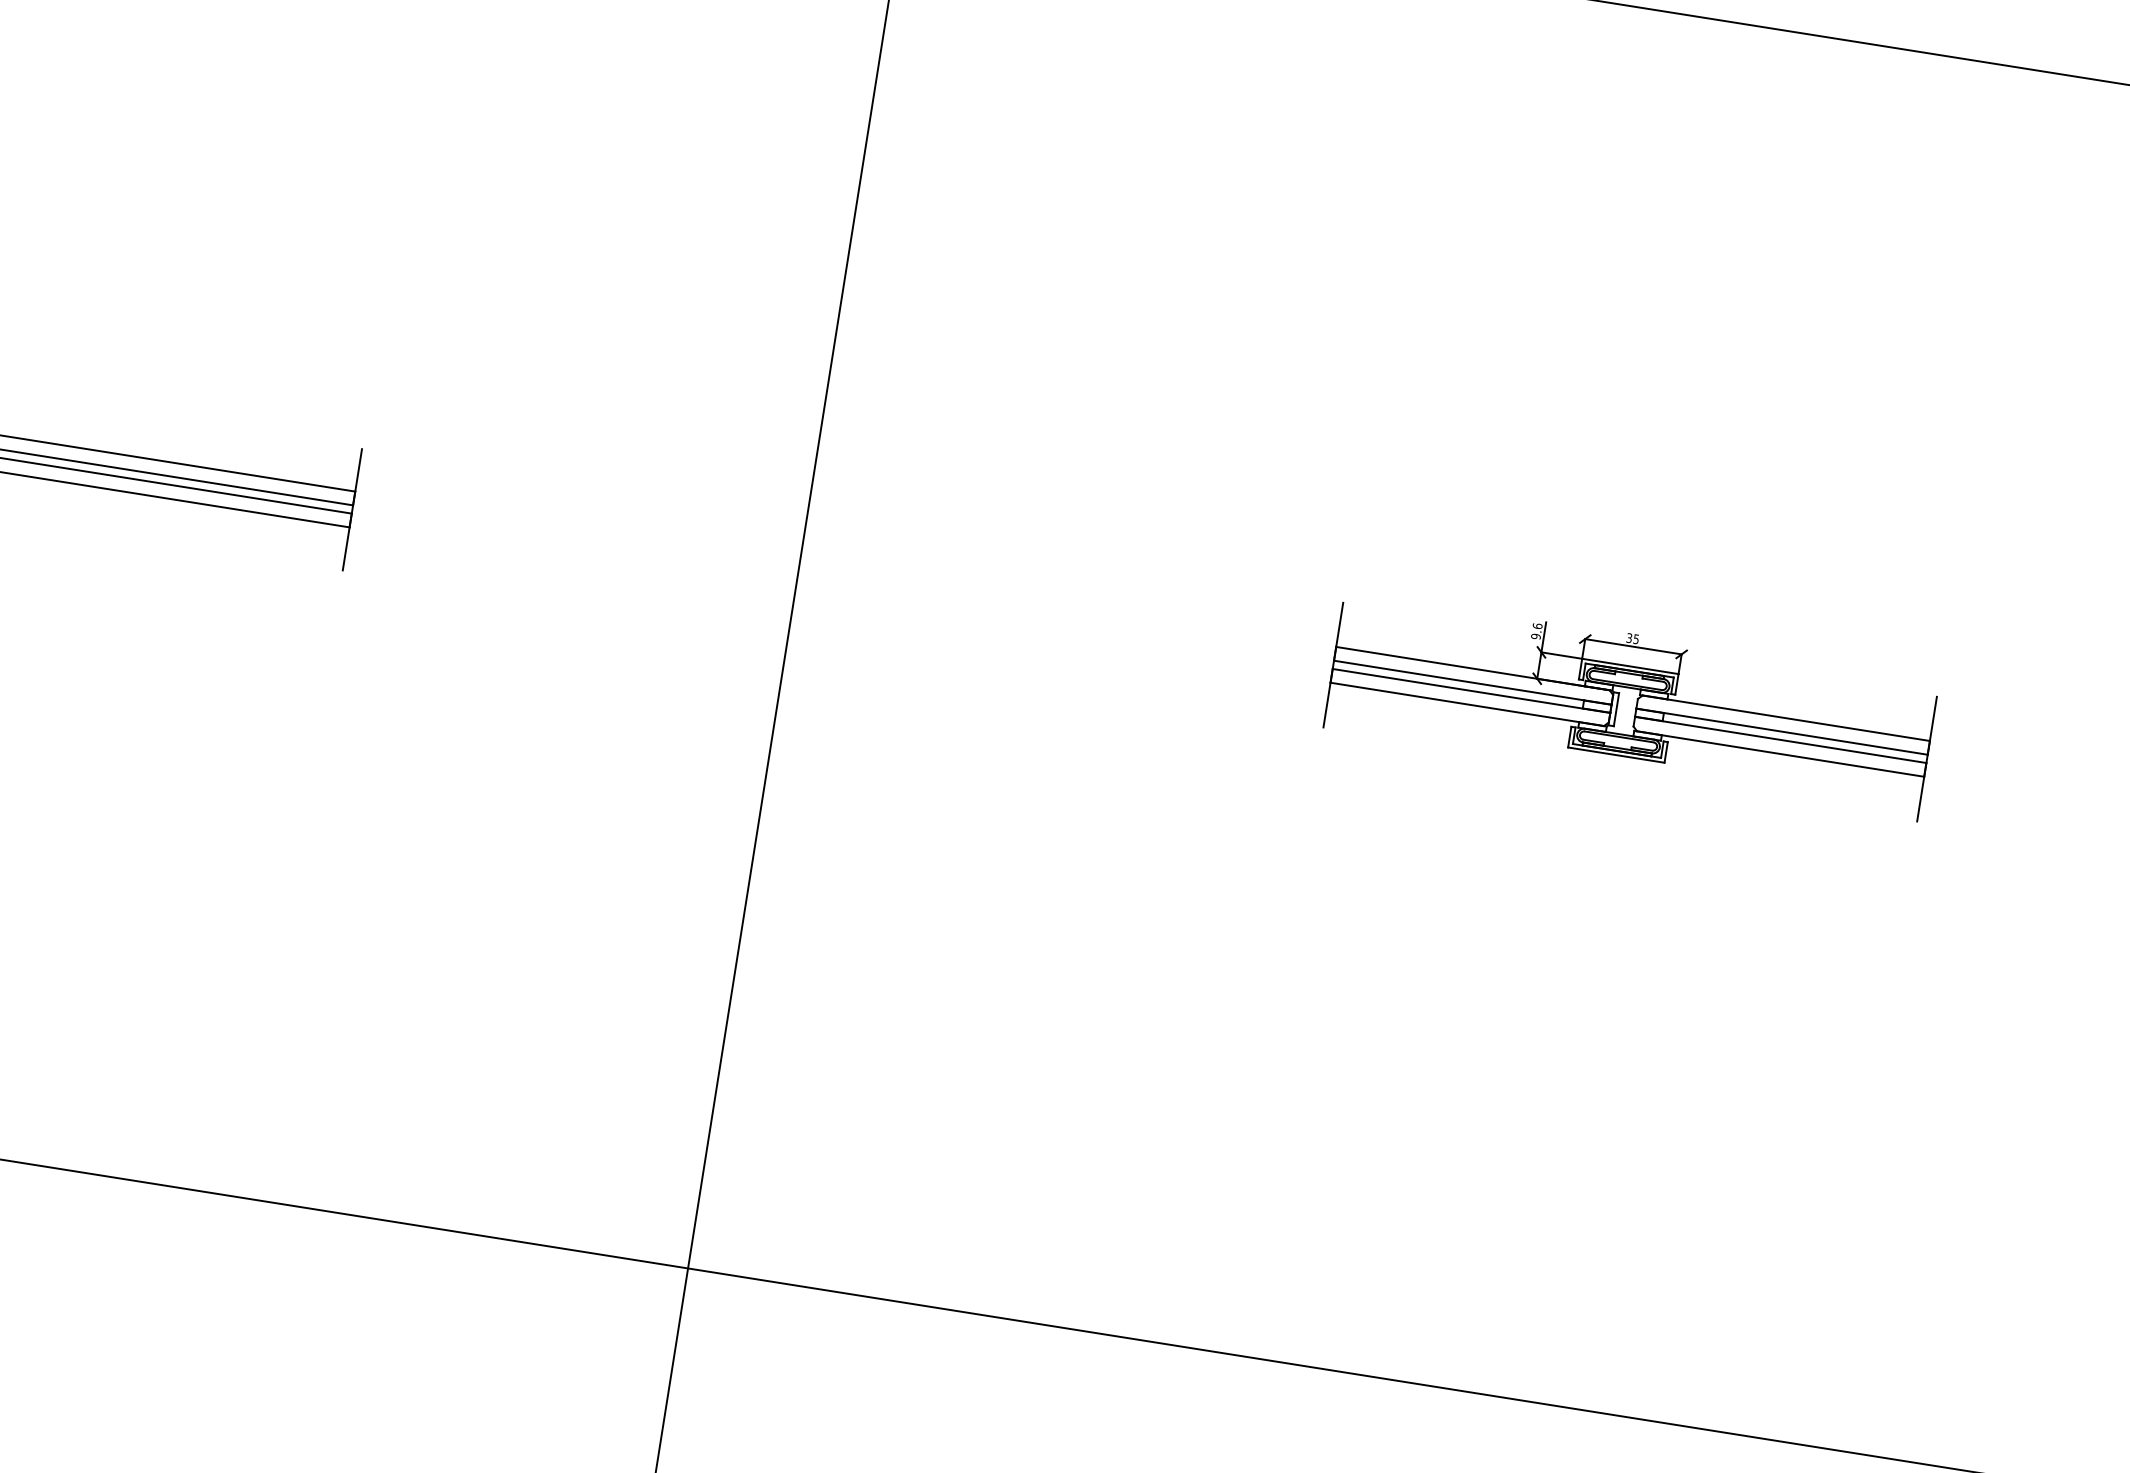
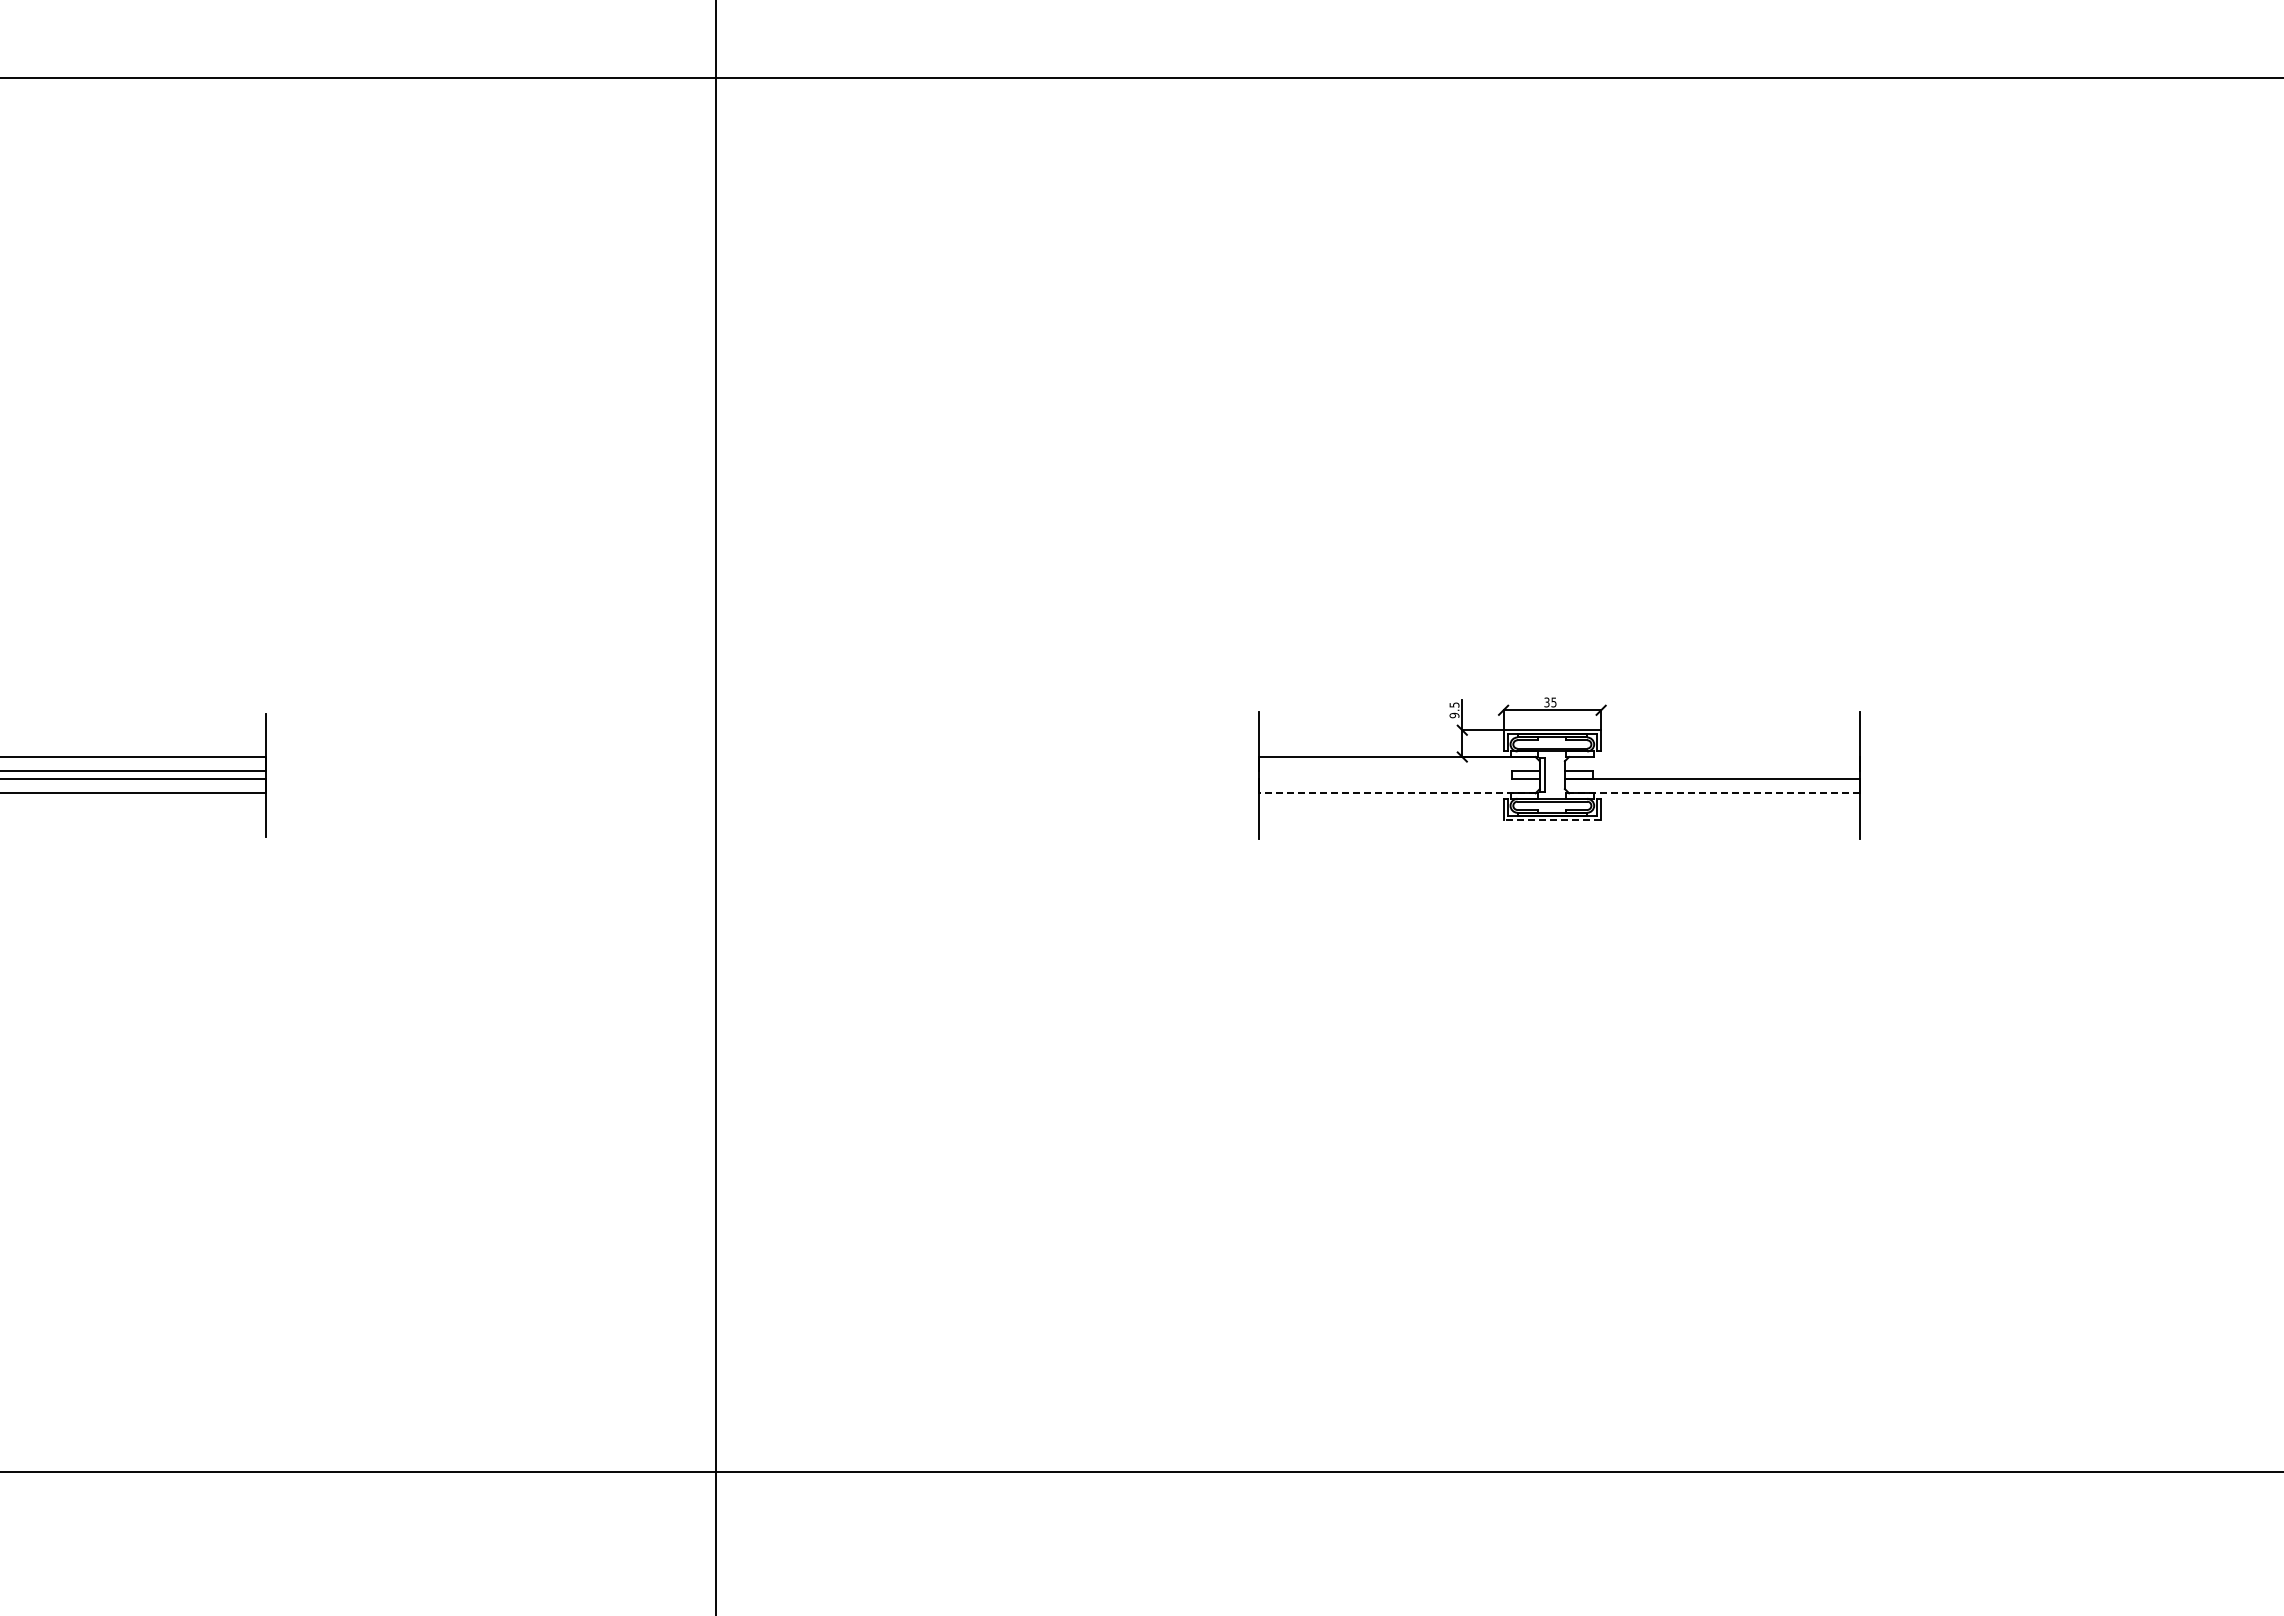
text: (1537, 625) -> (1454, 704), 9.6 -> 9.5
line: (1472, 682) -> (1398, 770), removed
line: (1470, 691) -> (1398, 779), removed
line: (1466, 704) -> (1396, 793), solid -> dashed
line: (1786, 718) -> (1714, 757), removed
line: (1781, 731) -> (1711, 770), removed
line: (1779, 754) -> (1713, 793), solid -> dashed
line: (1616, 755) -> (1552, 820), solid -> dashed

